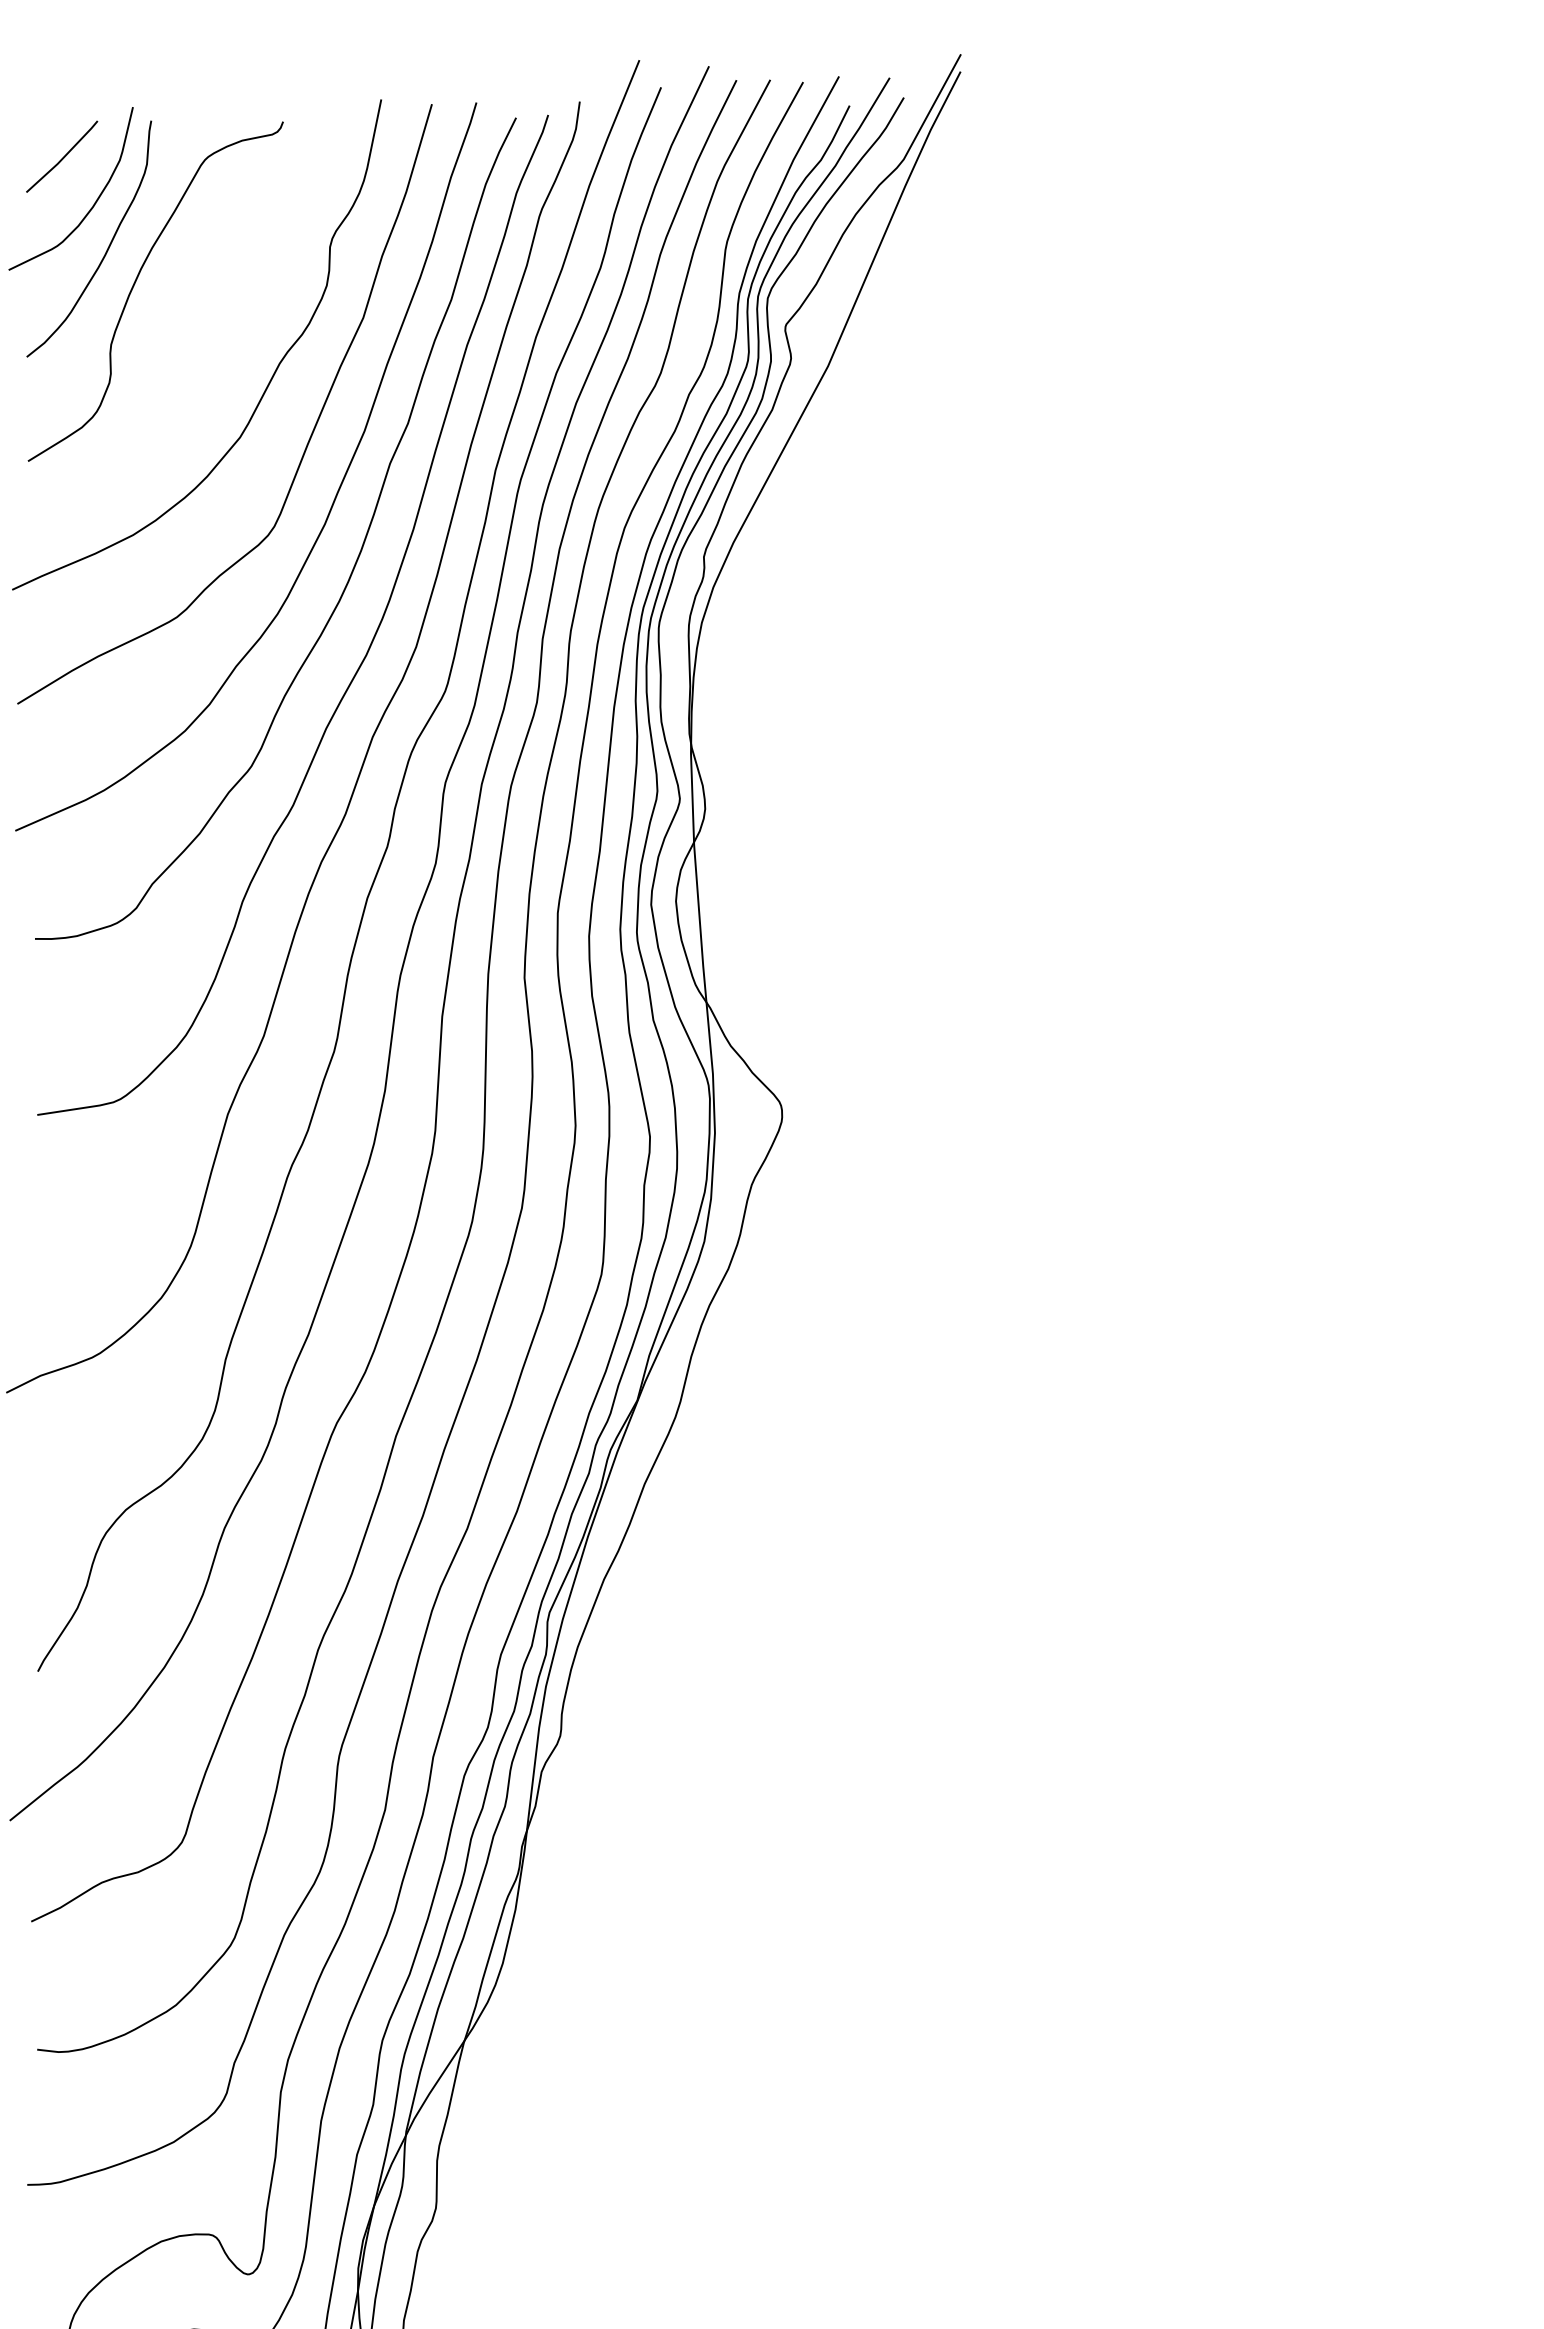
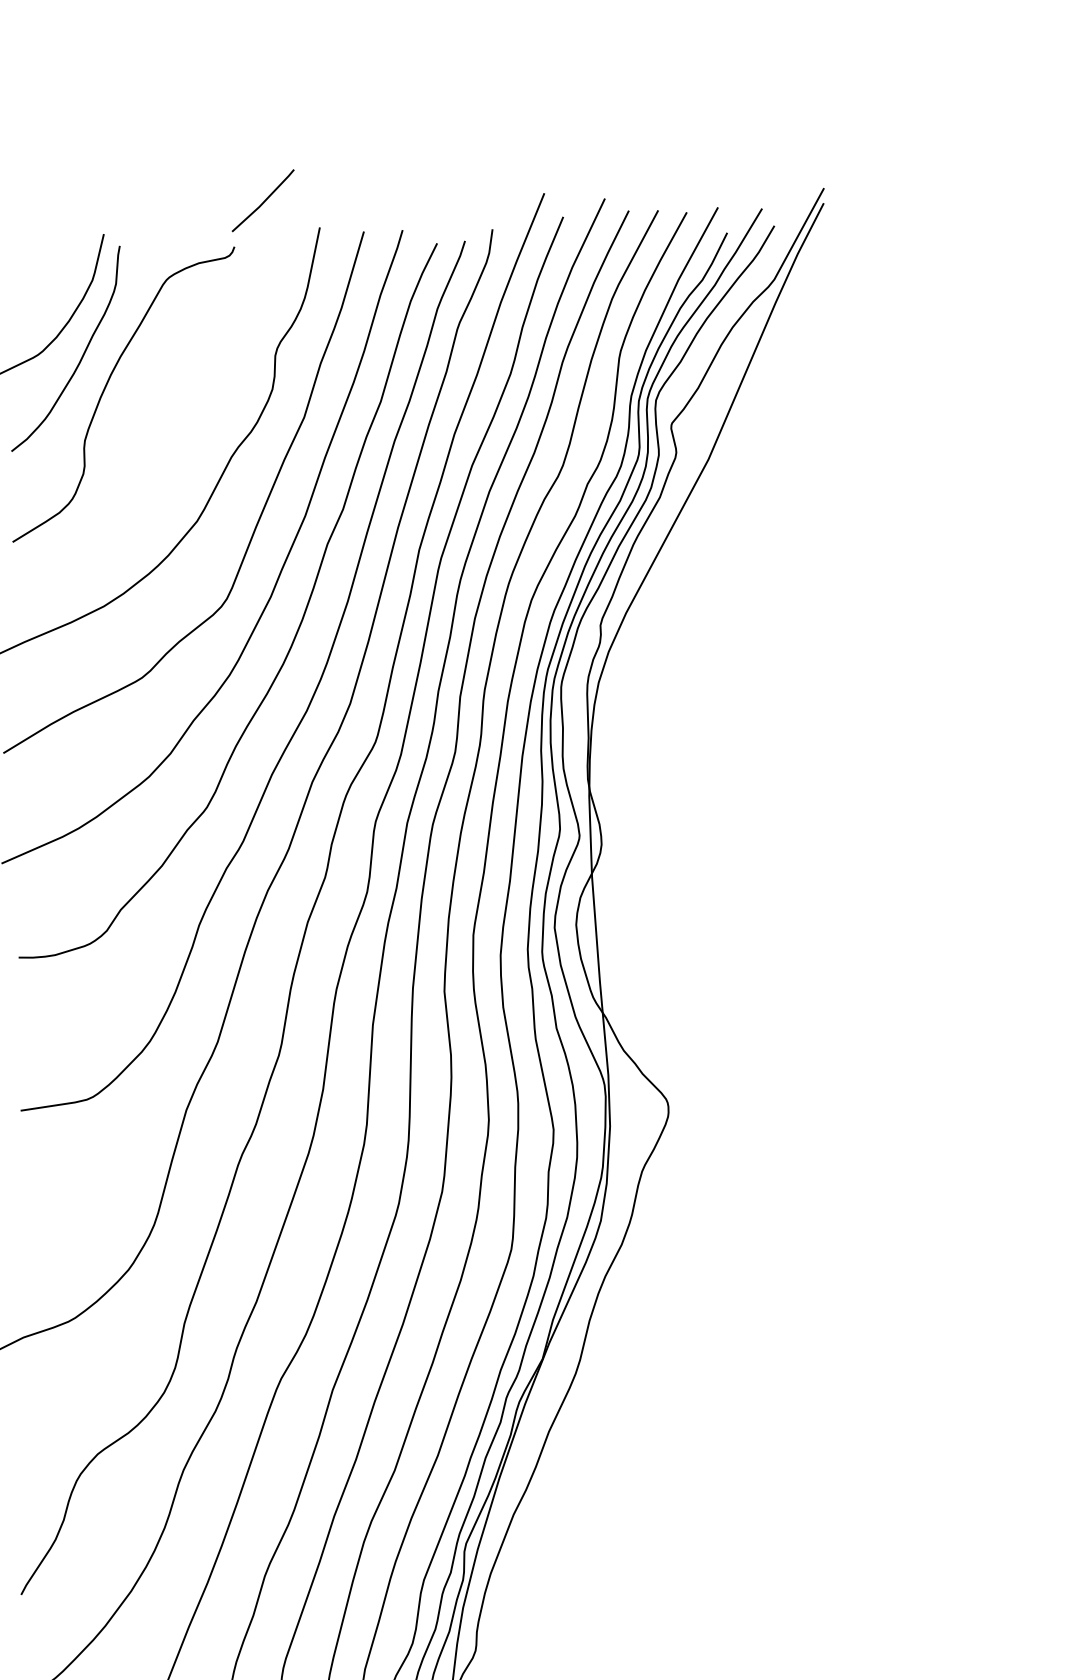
line: (63, 156) -> (264, 200), moved

